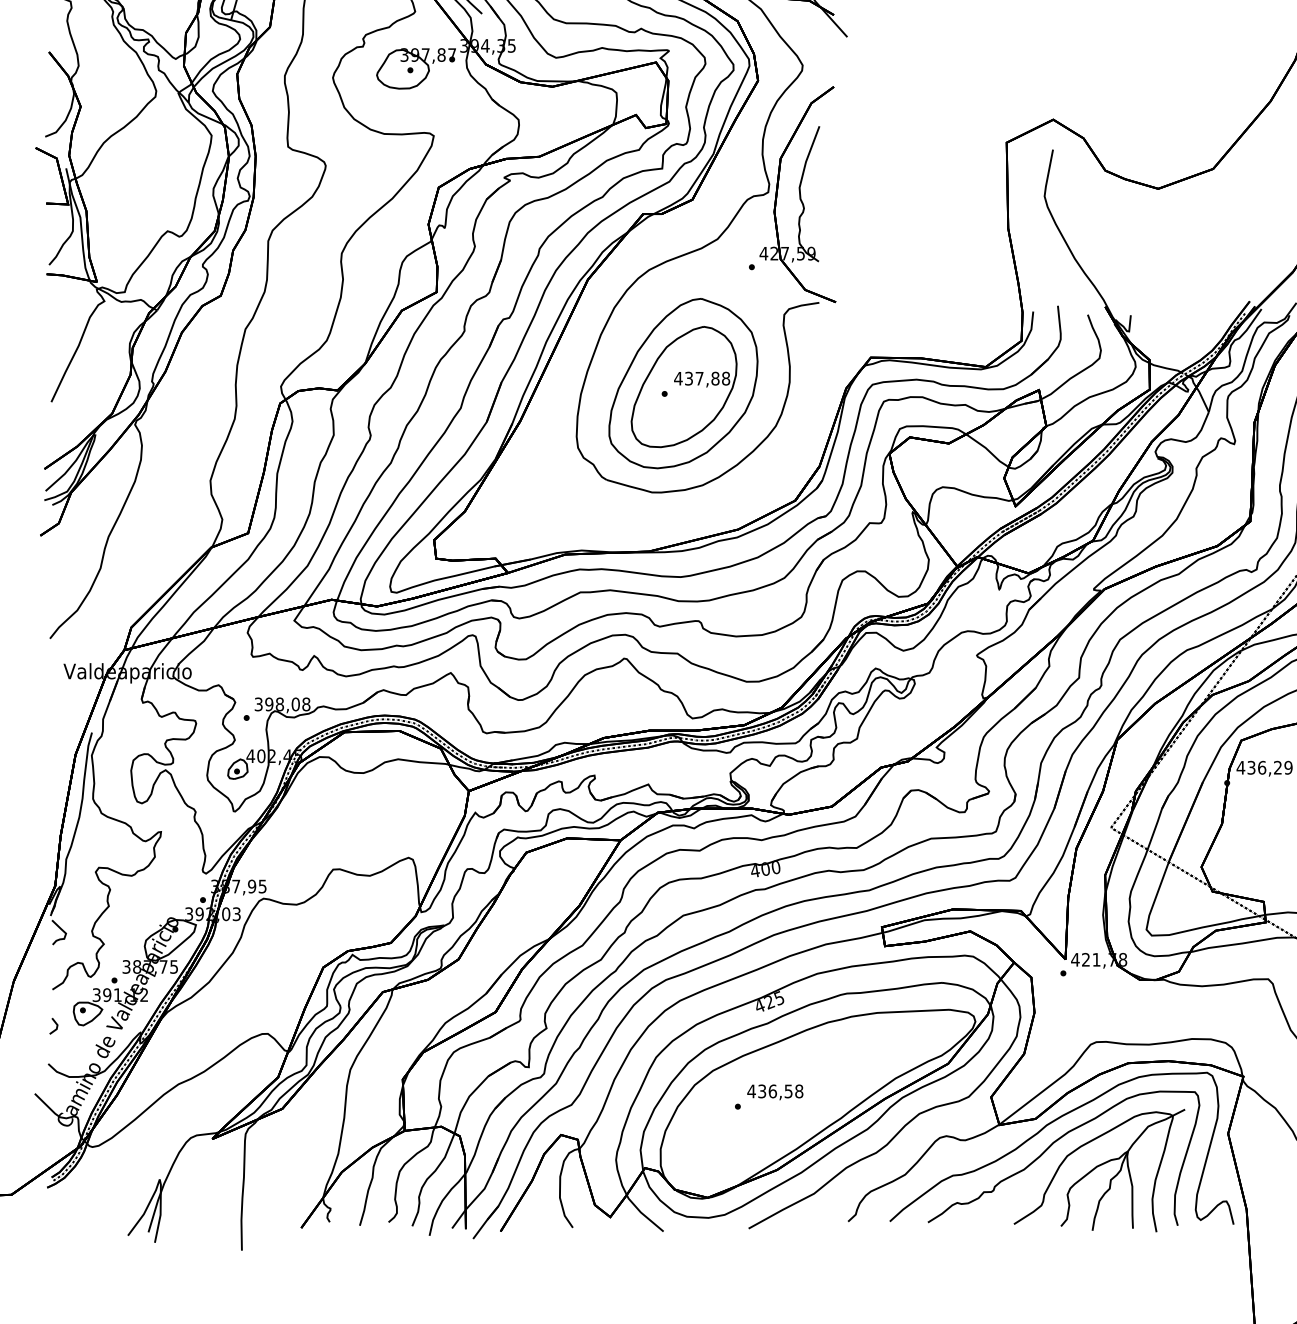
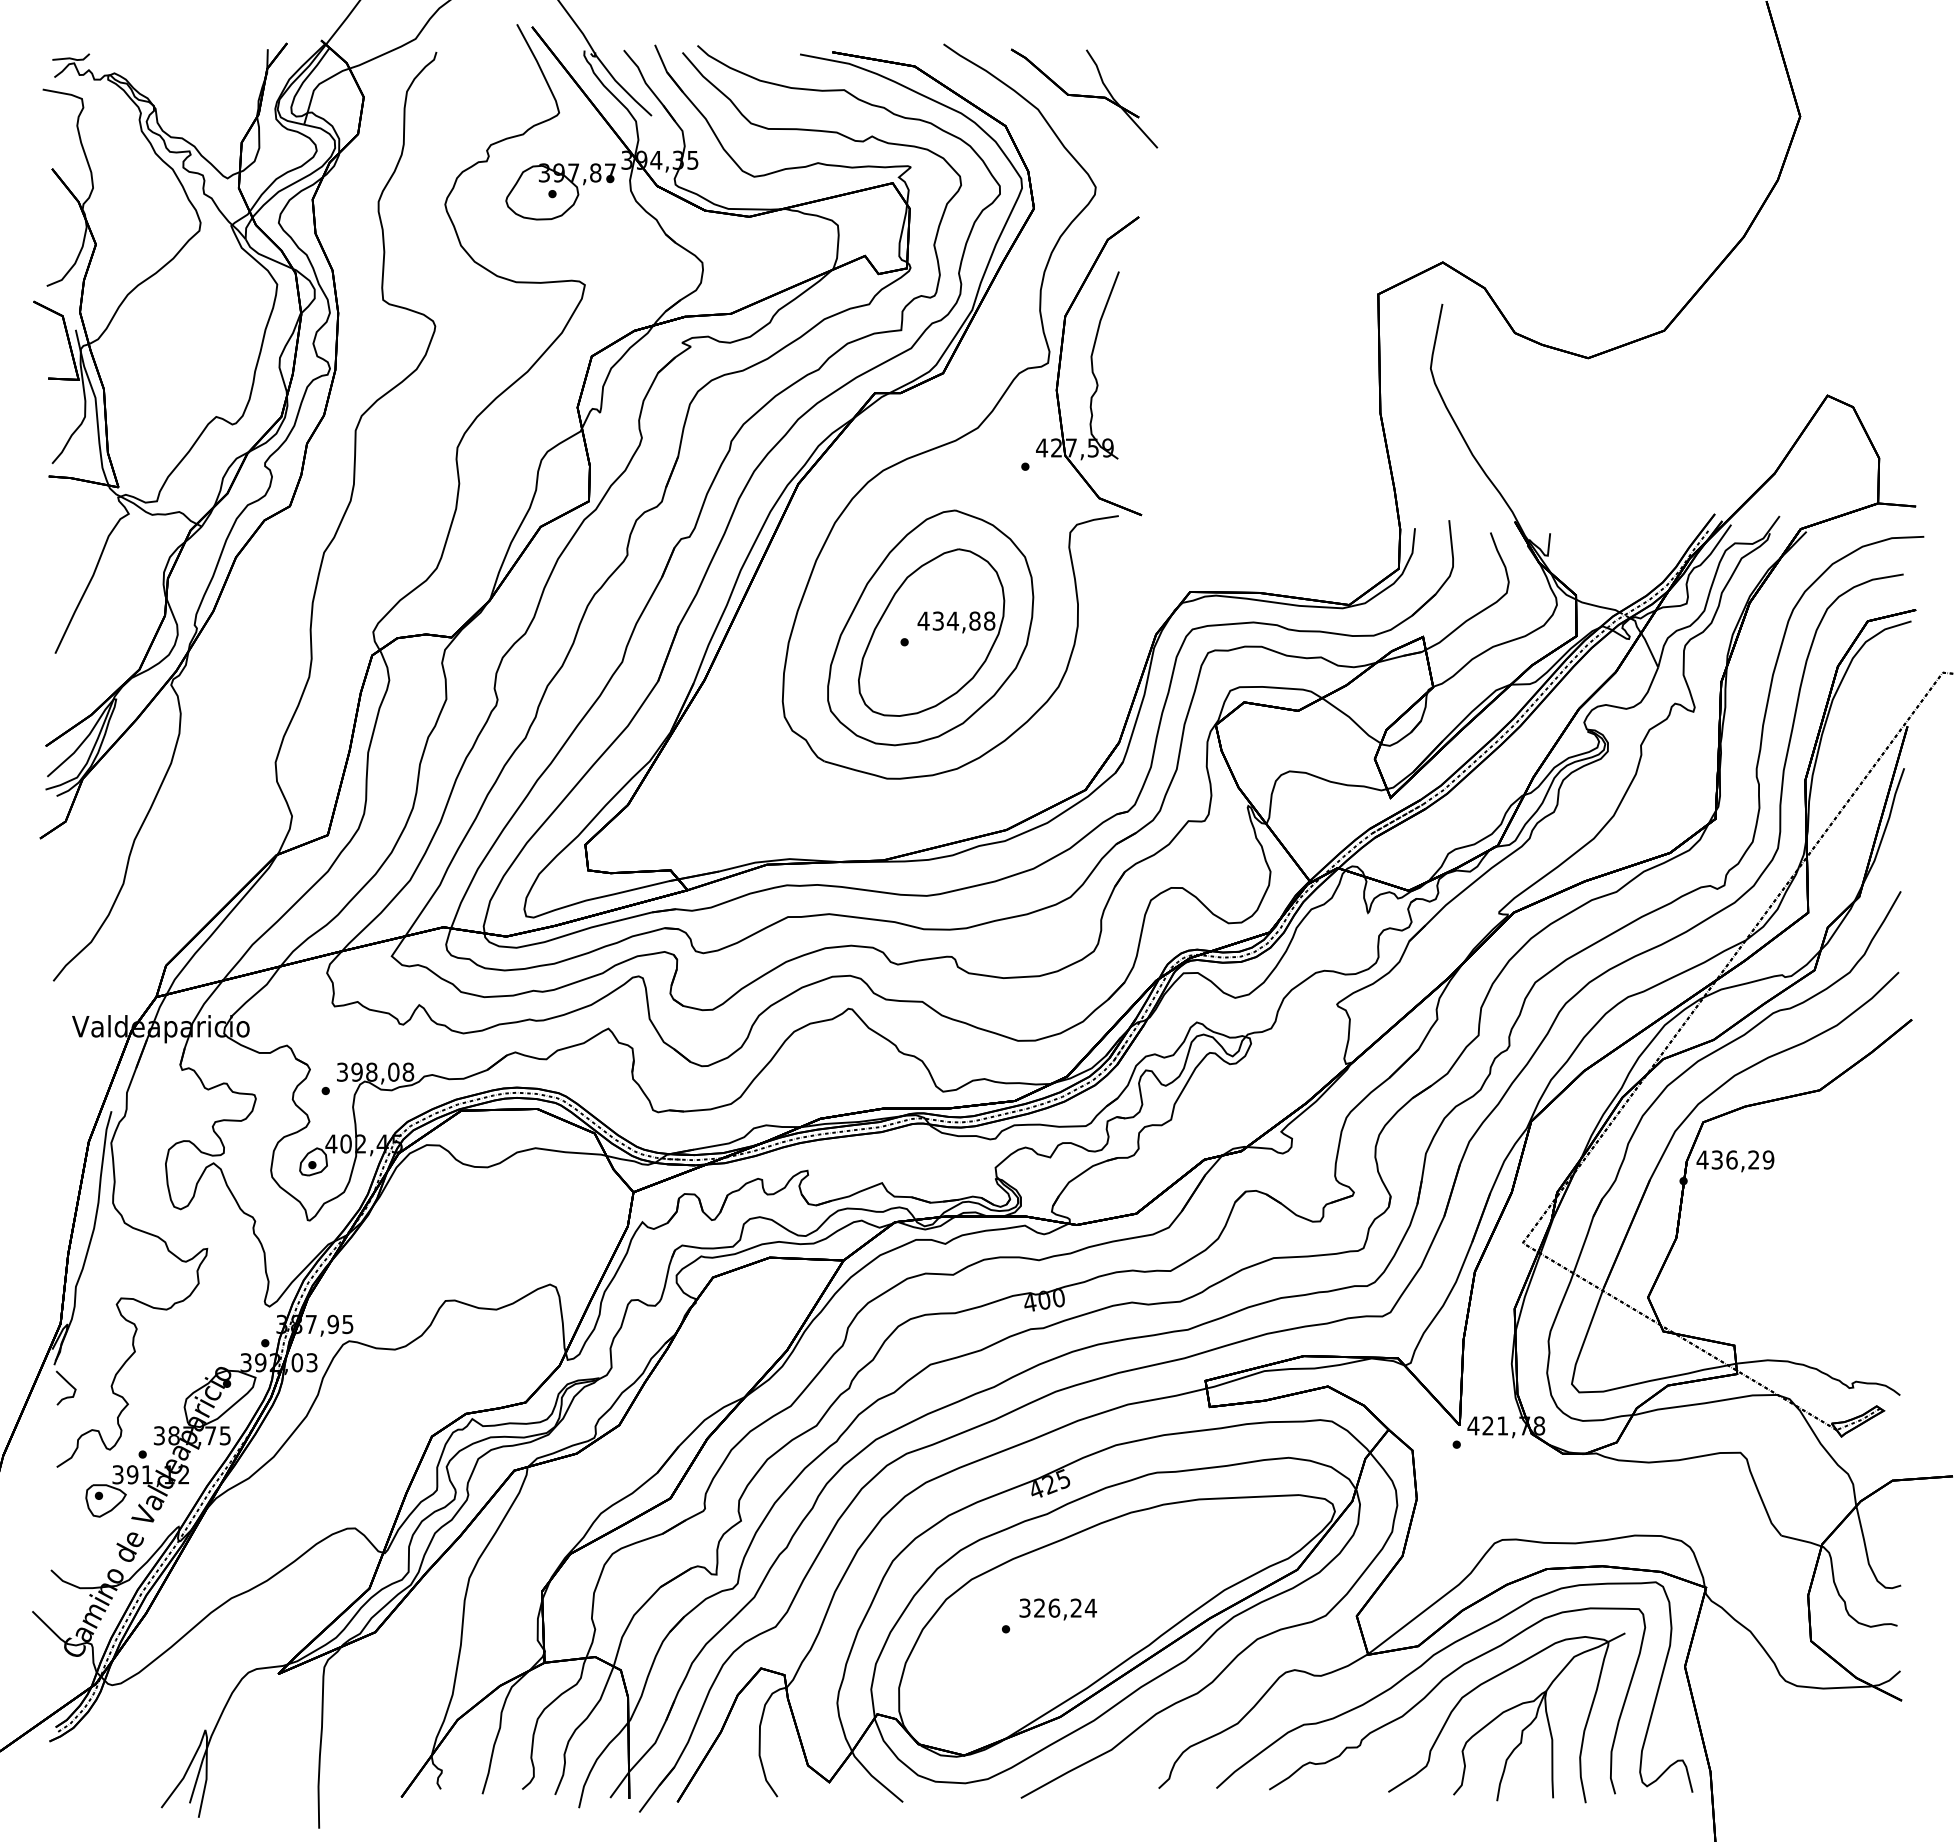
text: (699, 378) -> (952, 620), 437,88 -> 434,88
line: (55, 1024) -> (61, 1515), removed
text: (775, 1090) -> (1058, 1607), 436,58 -> 326,24

